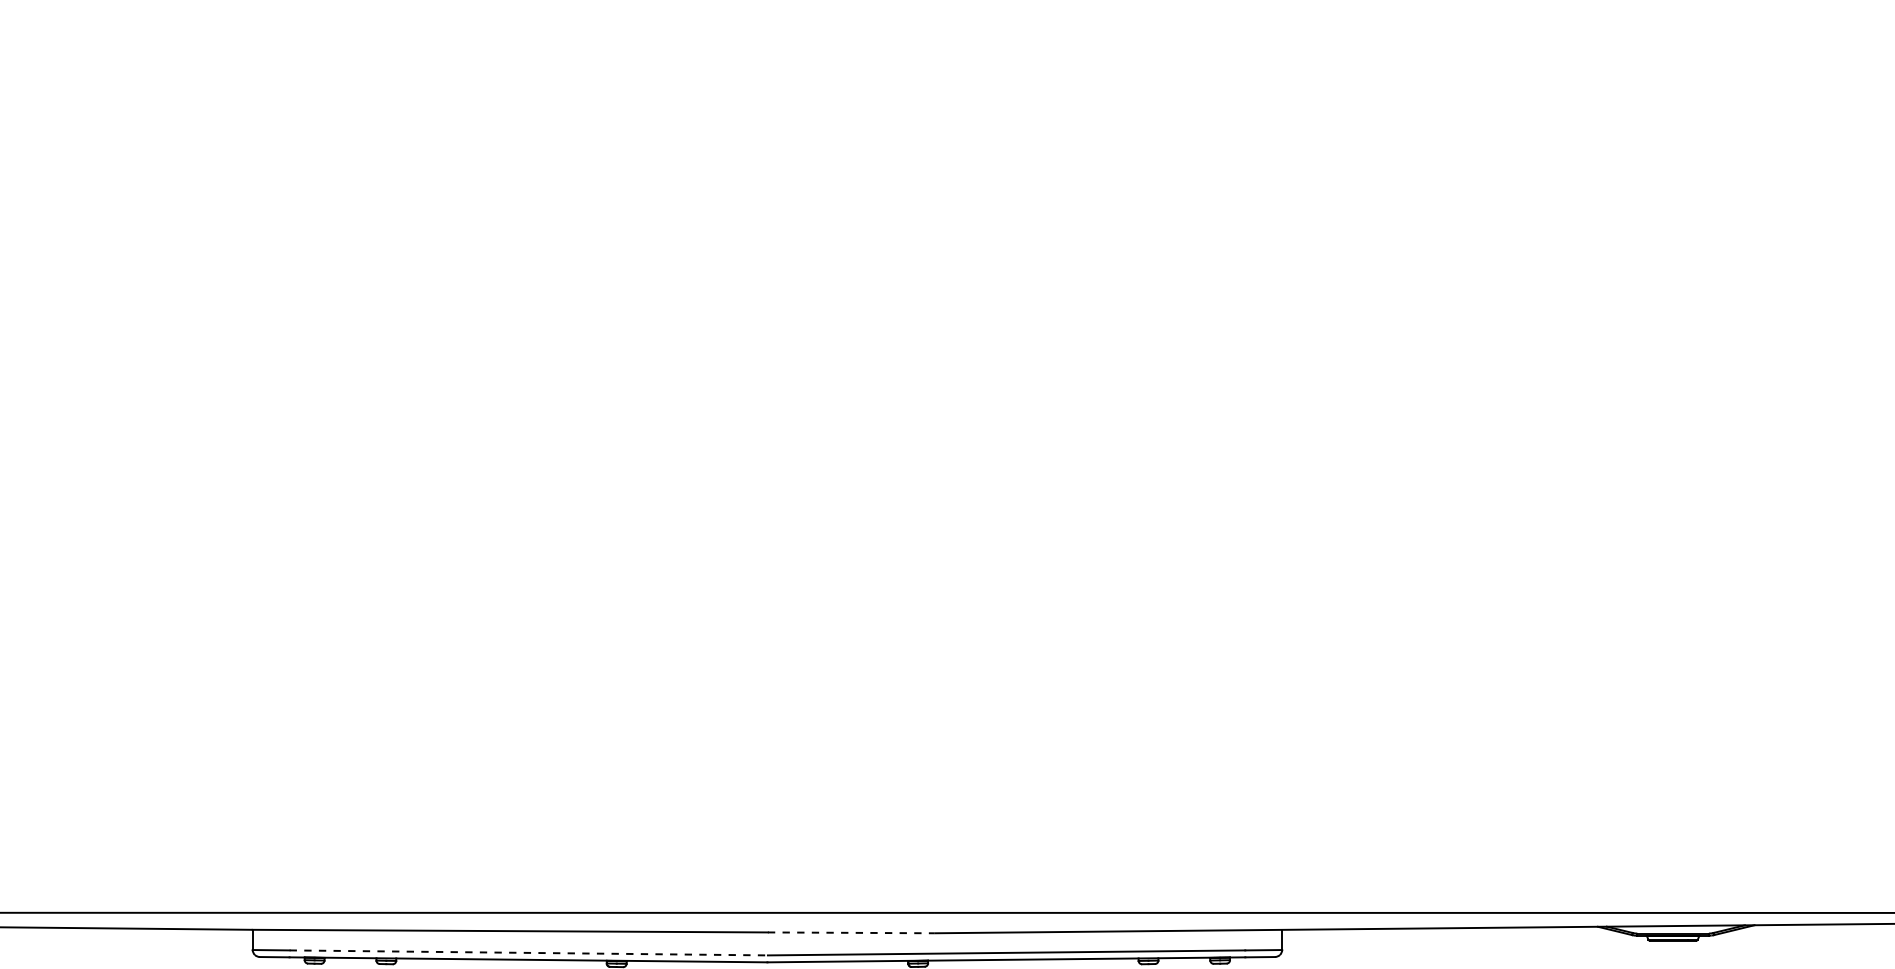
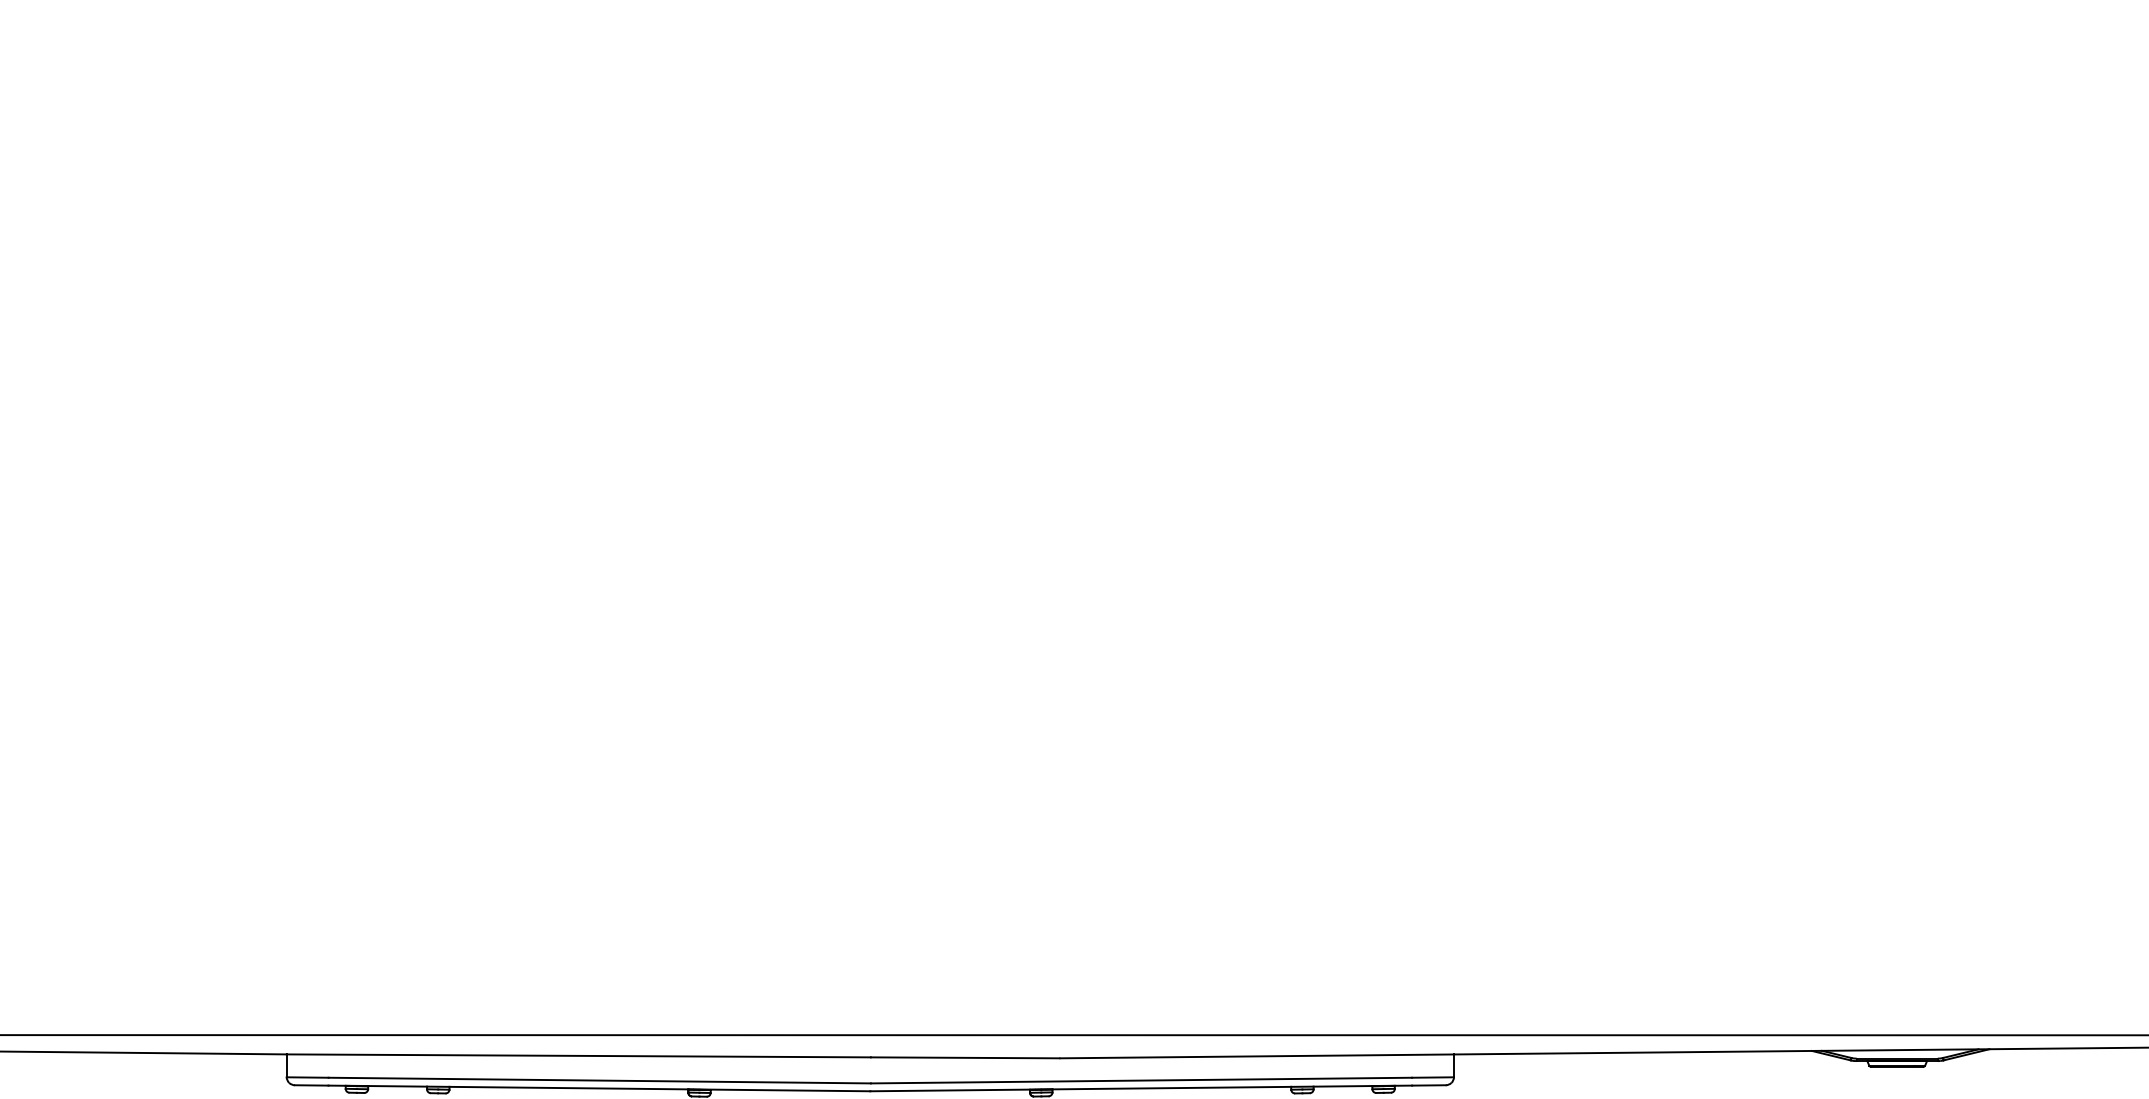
line: (851, 932) -> (965, 1057), dashed -> solid
line: (529, 952) -> (600, 1080), dashed -> solid

